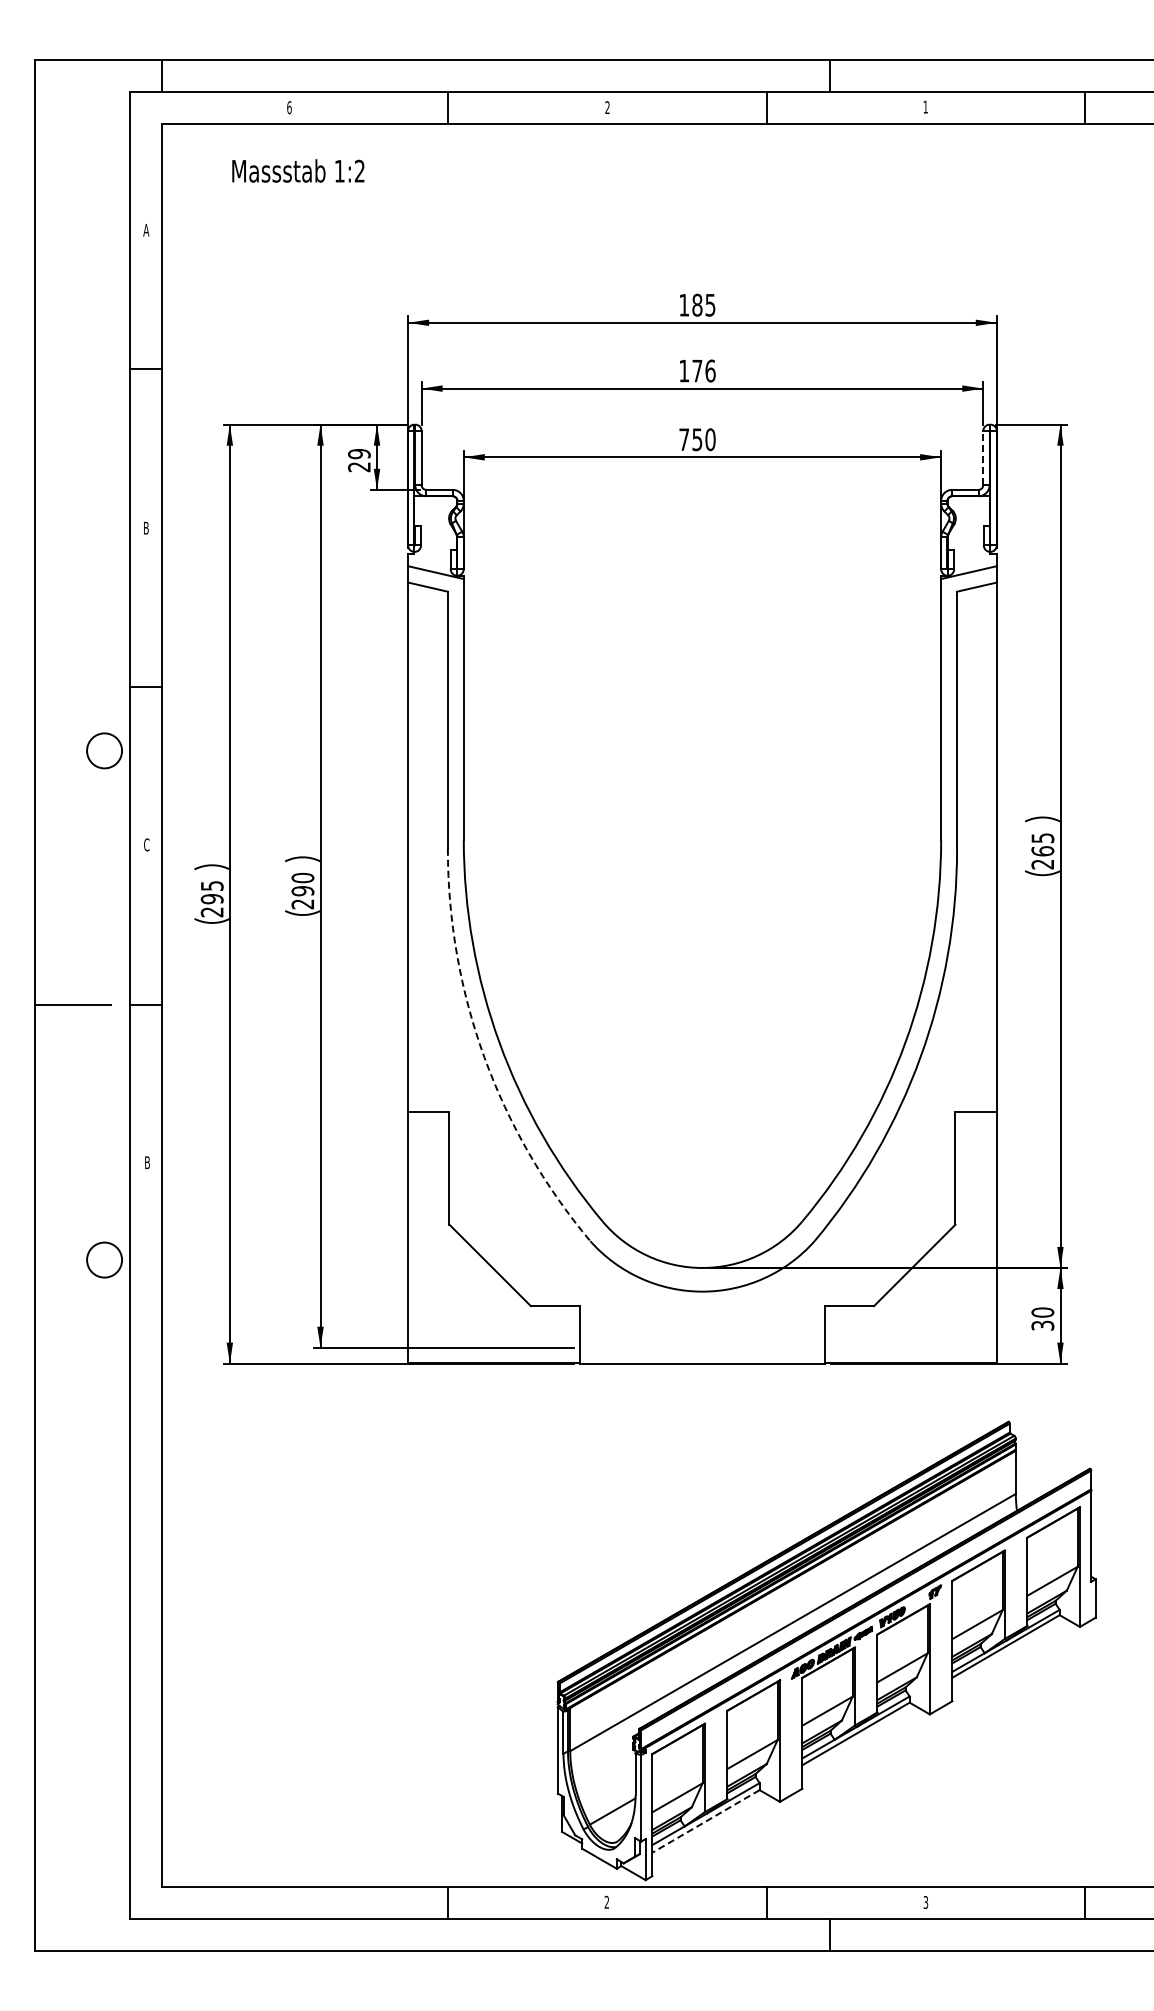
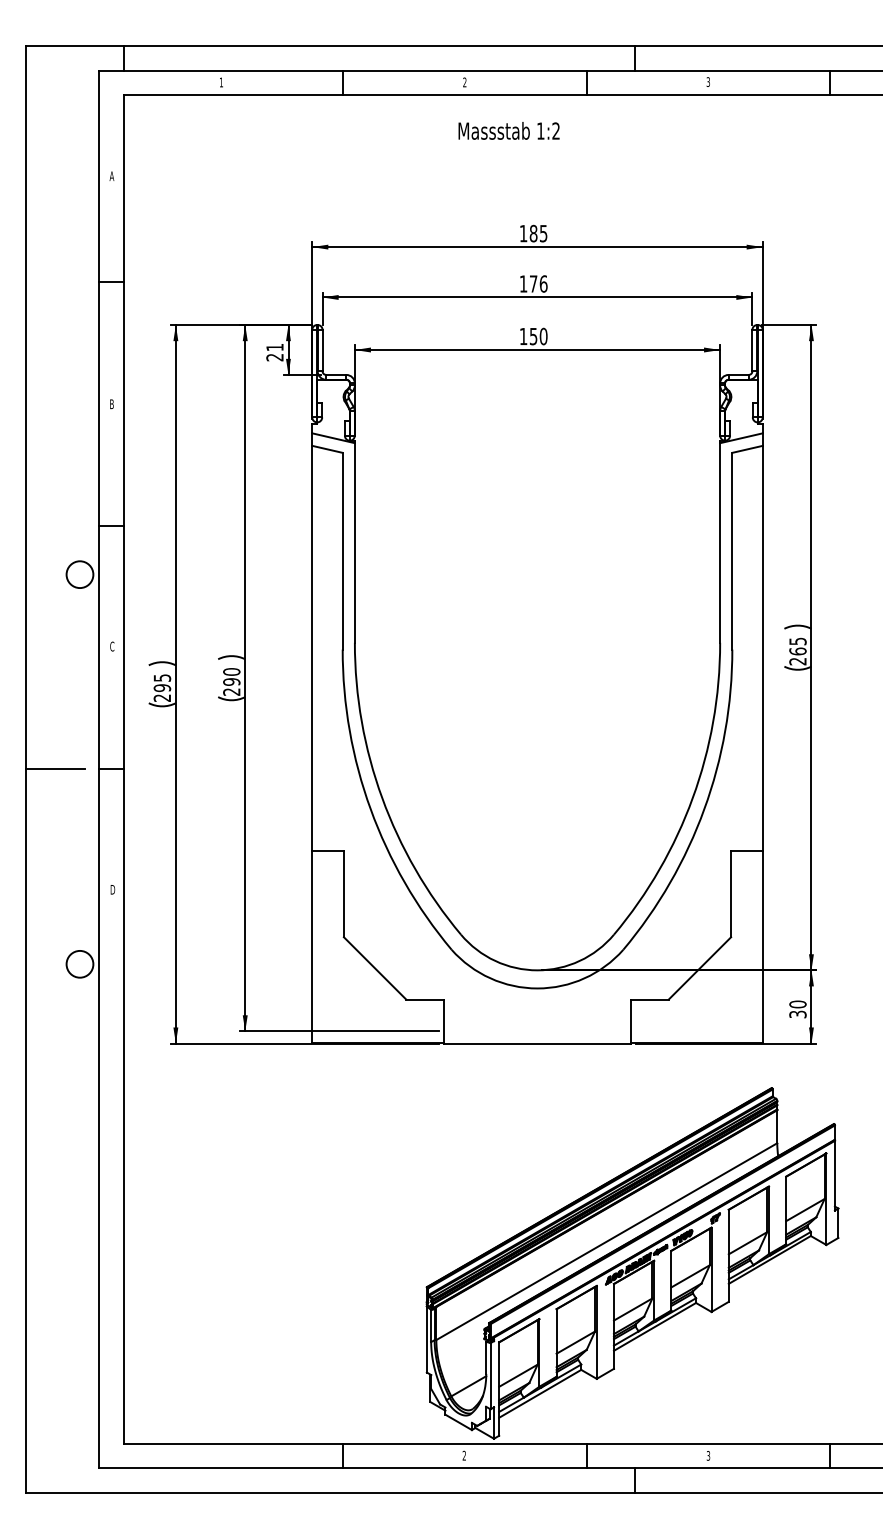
text: (925, 106) -> (708, 81), 1 -> 3
text: (289, 107) -> (221, 82), 6 -> 1
text: (298, 170) -> (509, 130), moved
text: (684, 439) -> (523, 336), 750 -> 150
text: (359, 454) -> (275, 347), 29 -> 21
line: (983, 457) -> (752, 350), dashed -> solid
arc: (484, 1057) -> (370, 809), dashed -> solid
text: (147, 1162) -> (112, 889), B -> D
line: (705, 1821) -> (539, 1393), dashed -> solid

